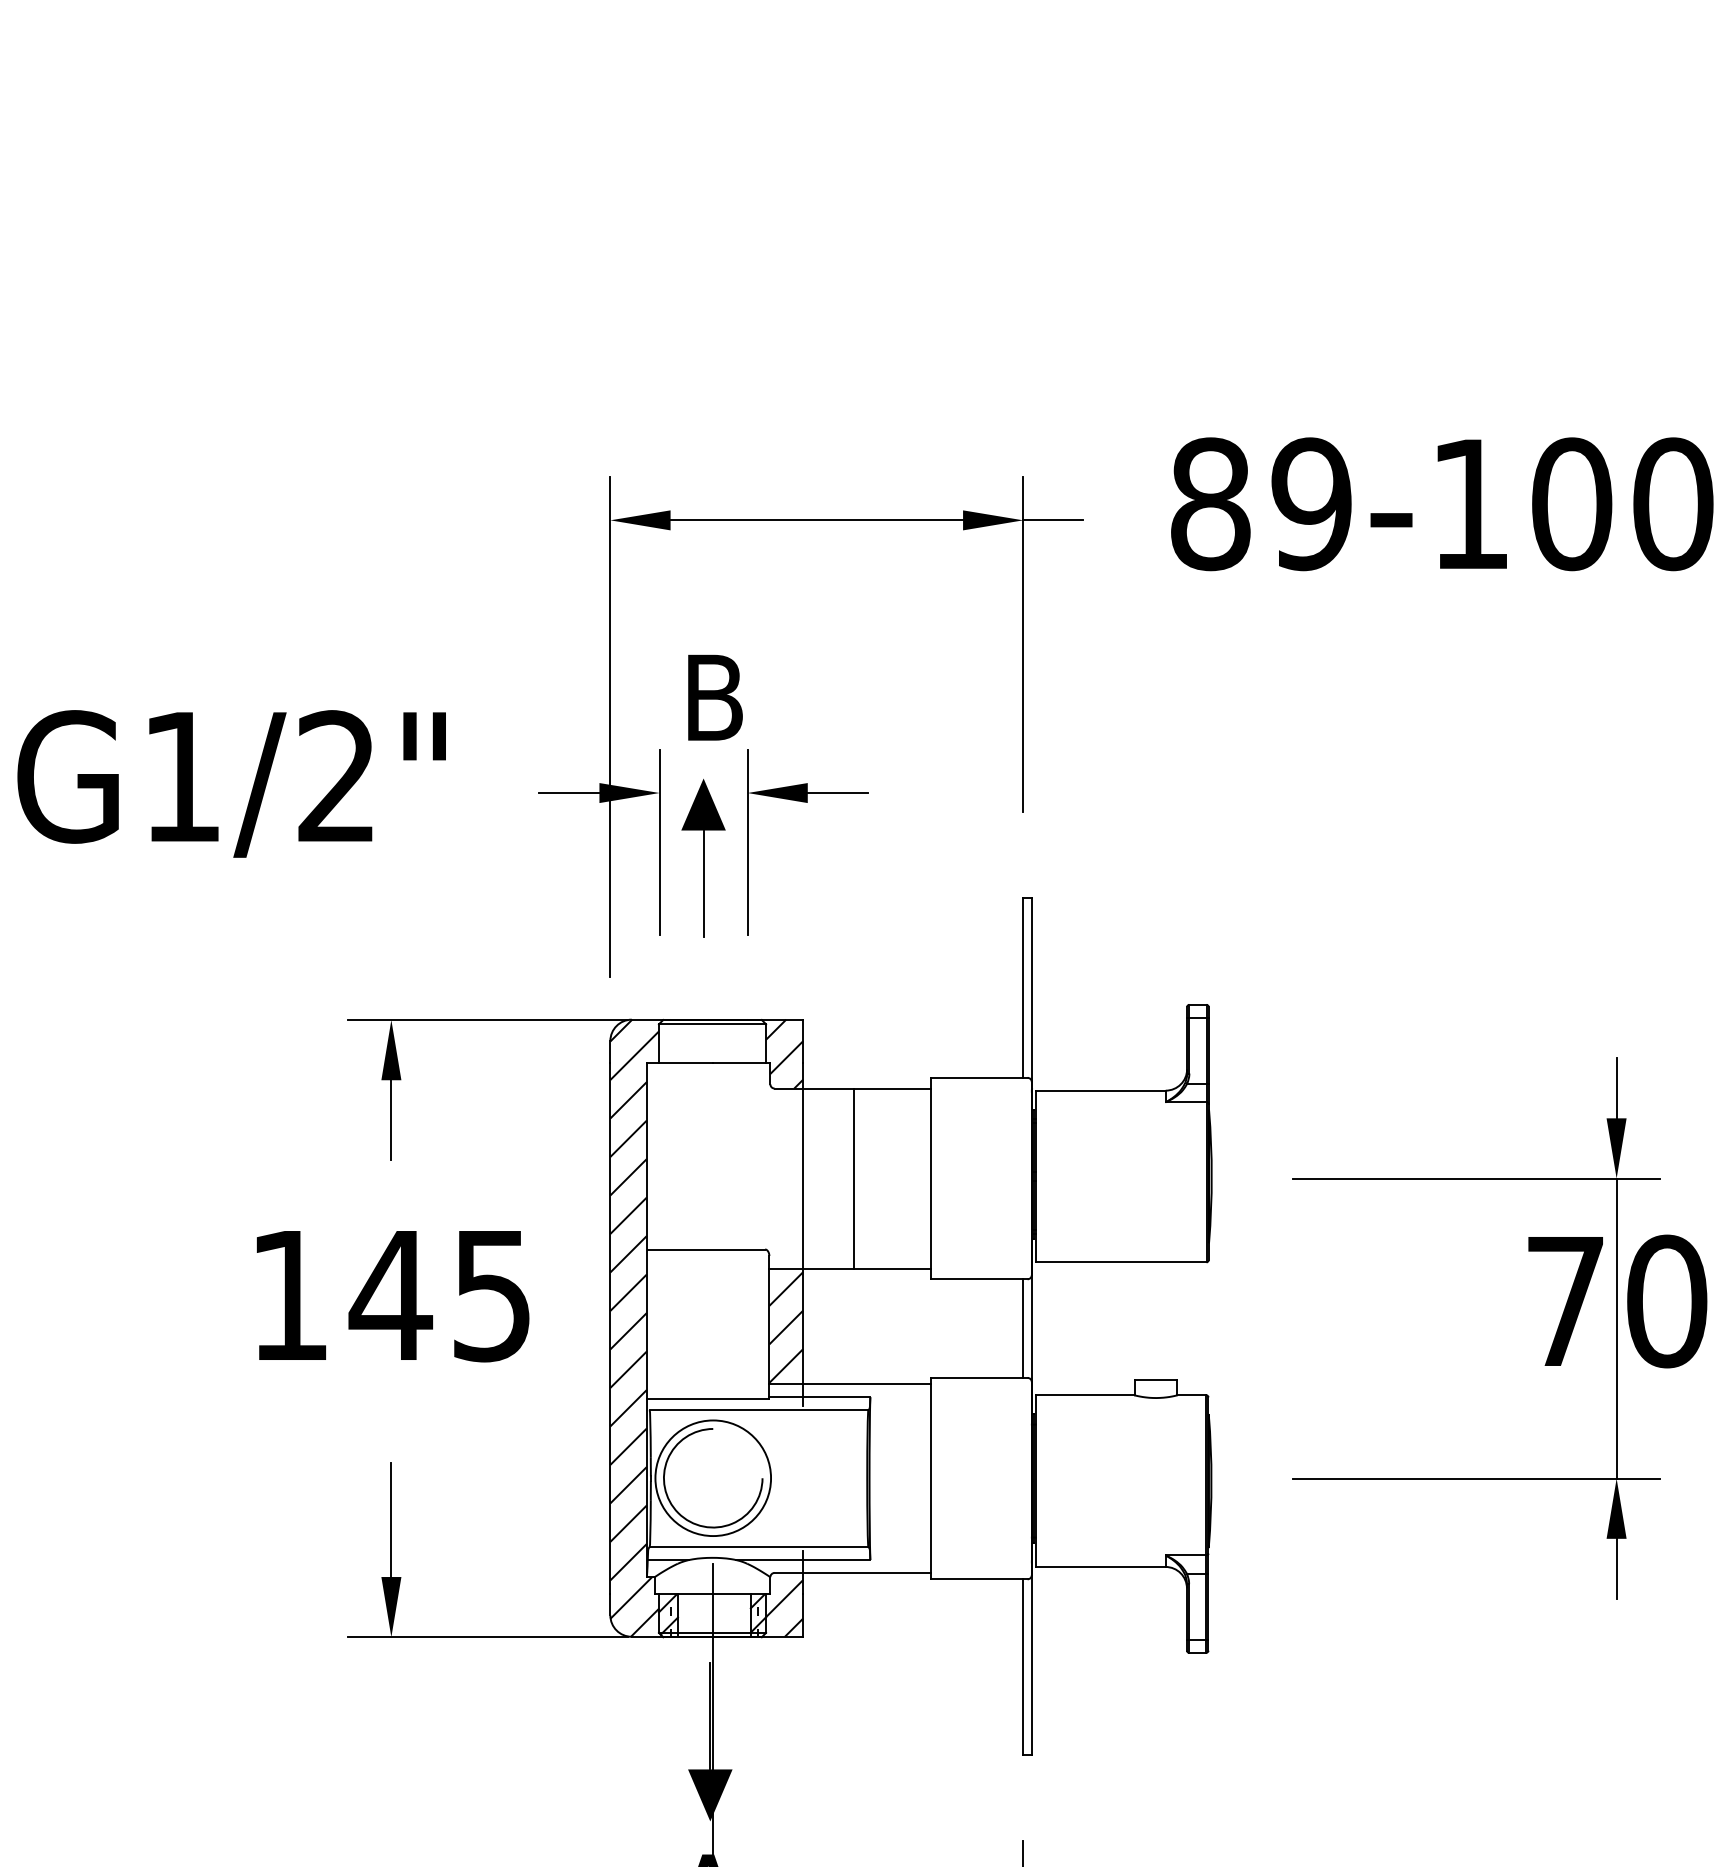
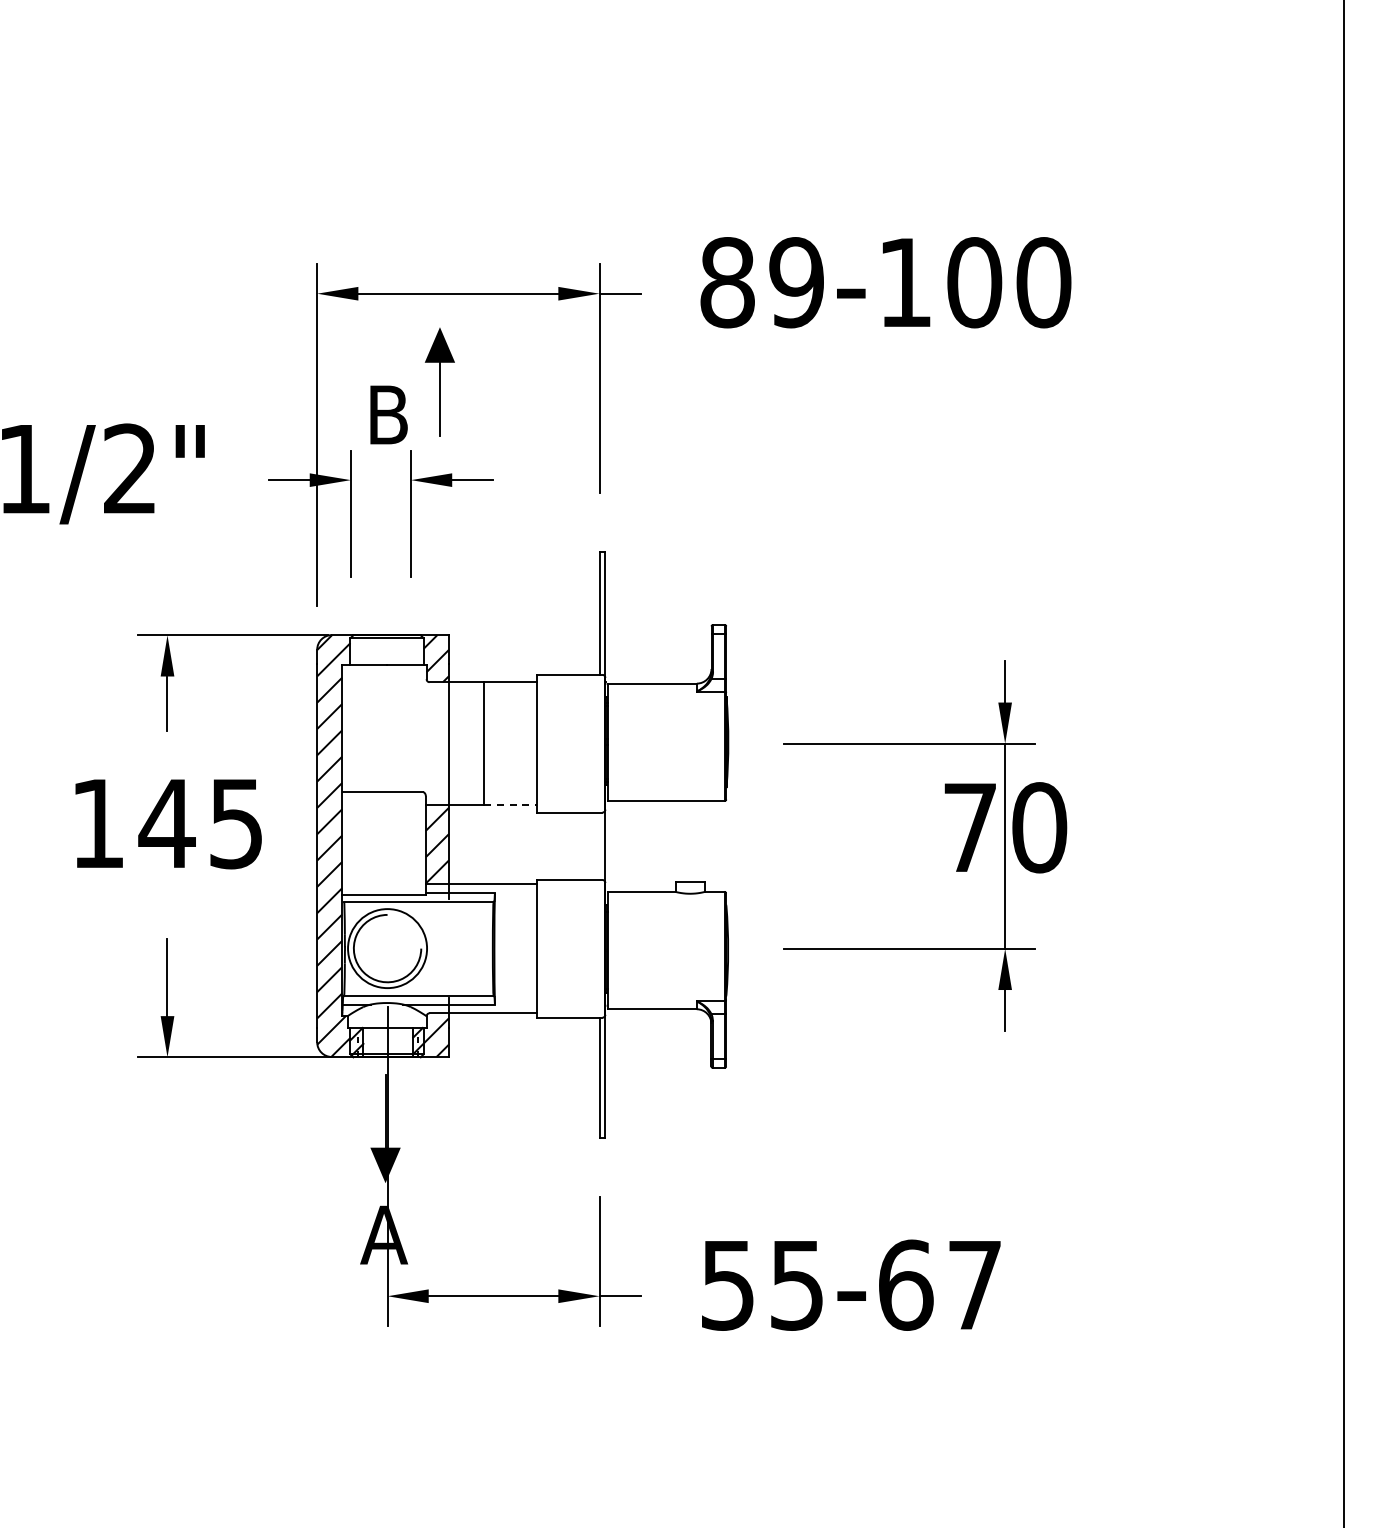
part: (702, 857) -> (439, 381), moved
line: (893, 1268) -> (510, 805), solid -> dashed
line: (1023, 1327) -> (599, 845), removed

